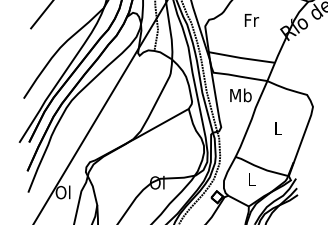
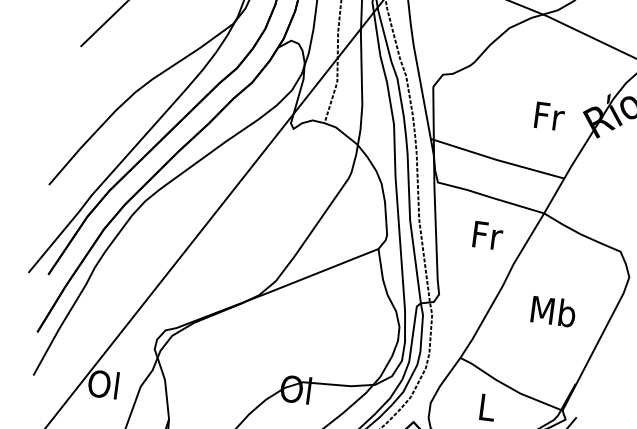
text: (251, 20) -> (548, 116), moved
text: (240, 95) -> (486, 235), Mb -> Fr
text: (277, 128) -> (552, 311), L -> Mb

